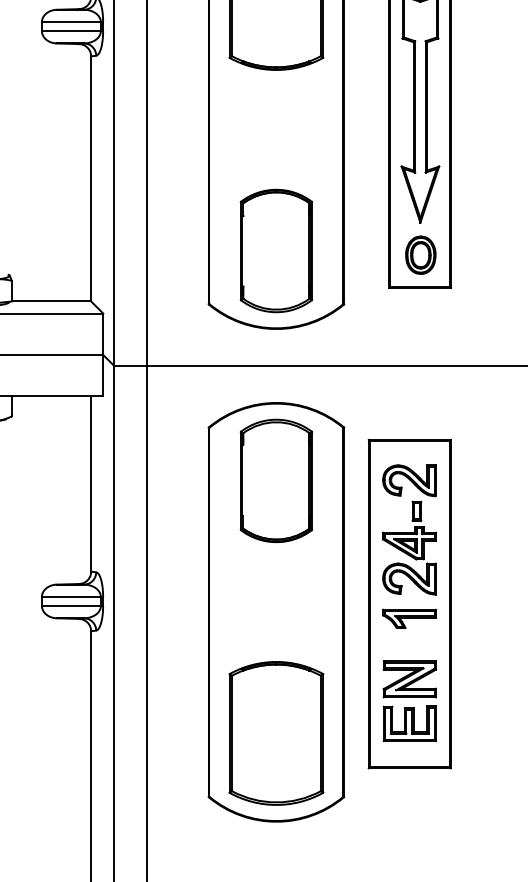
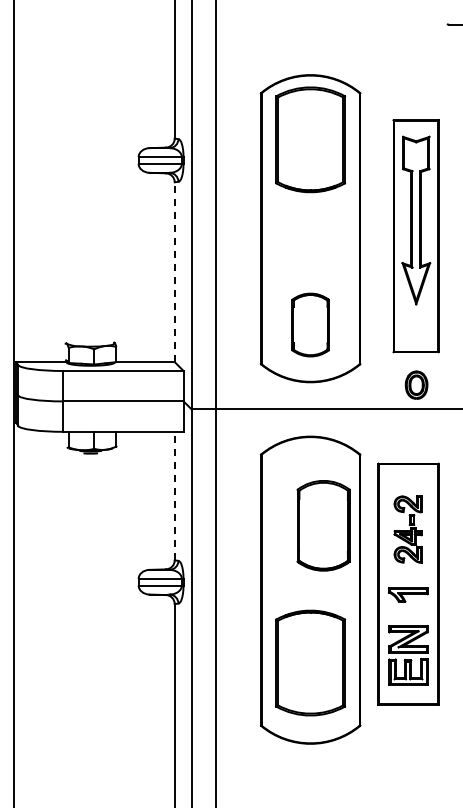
line: (90, 179) -> (174, 272), solid -> dashed
part: (276, 250) -> (310, 324), size x0.7
part: (420, 254) -> (416, 384), moved
part: (276, 480) -> (323, 525), moved
line: (90, 483) -> (174, 495), solid -> dashed
part: (408, 529) -> (407, 529), size x0.7
part: (276, 732) -> (310, 662), moved

